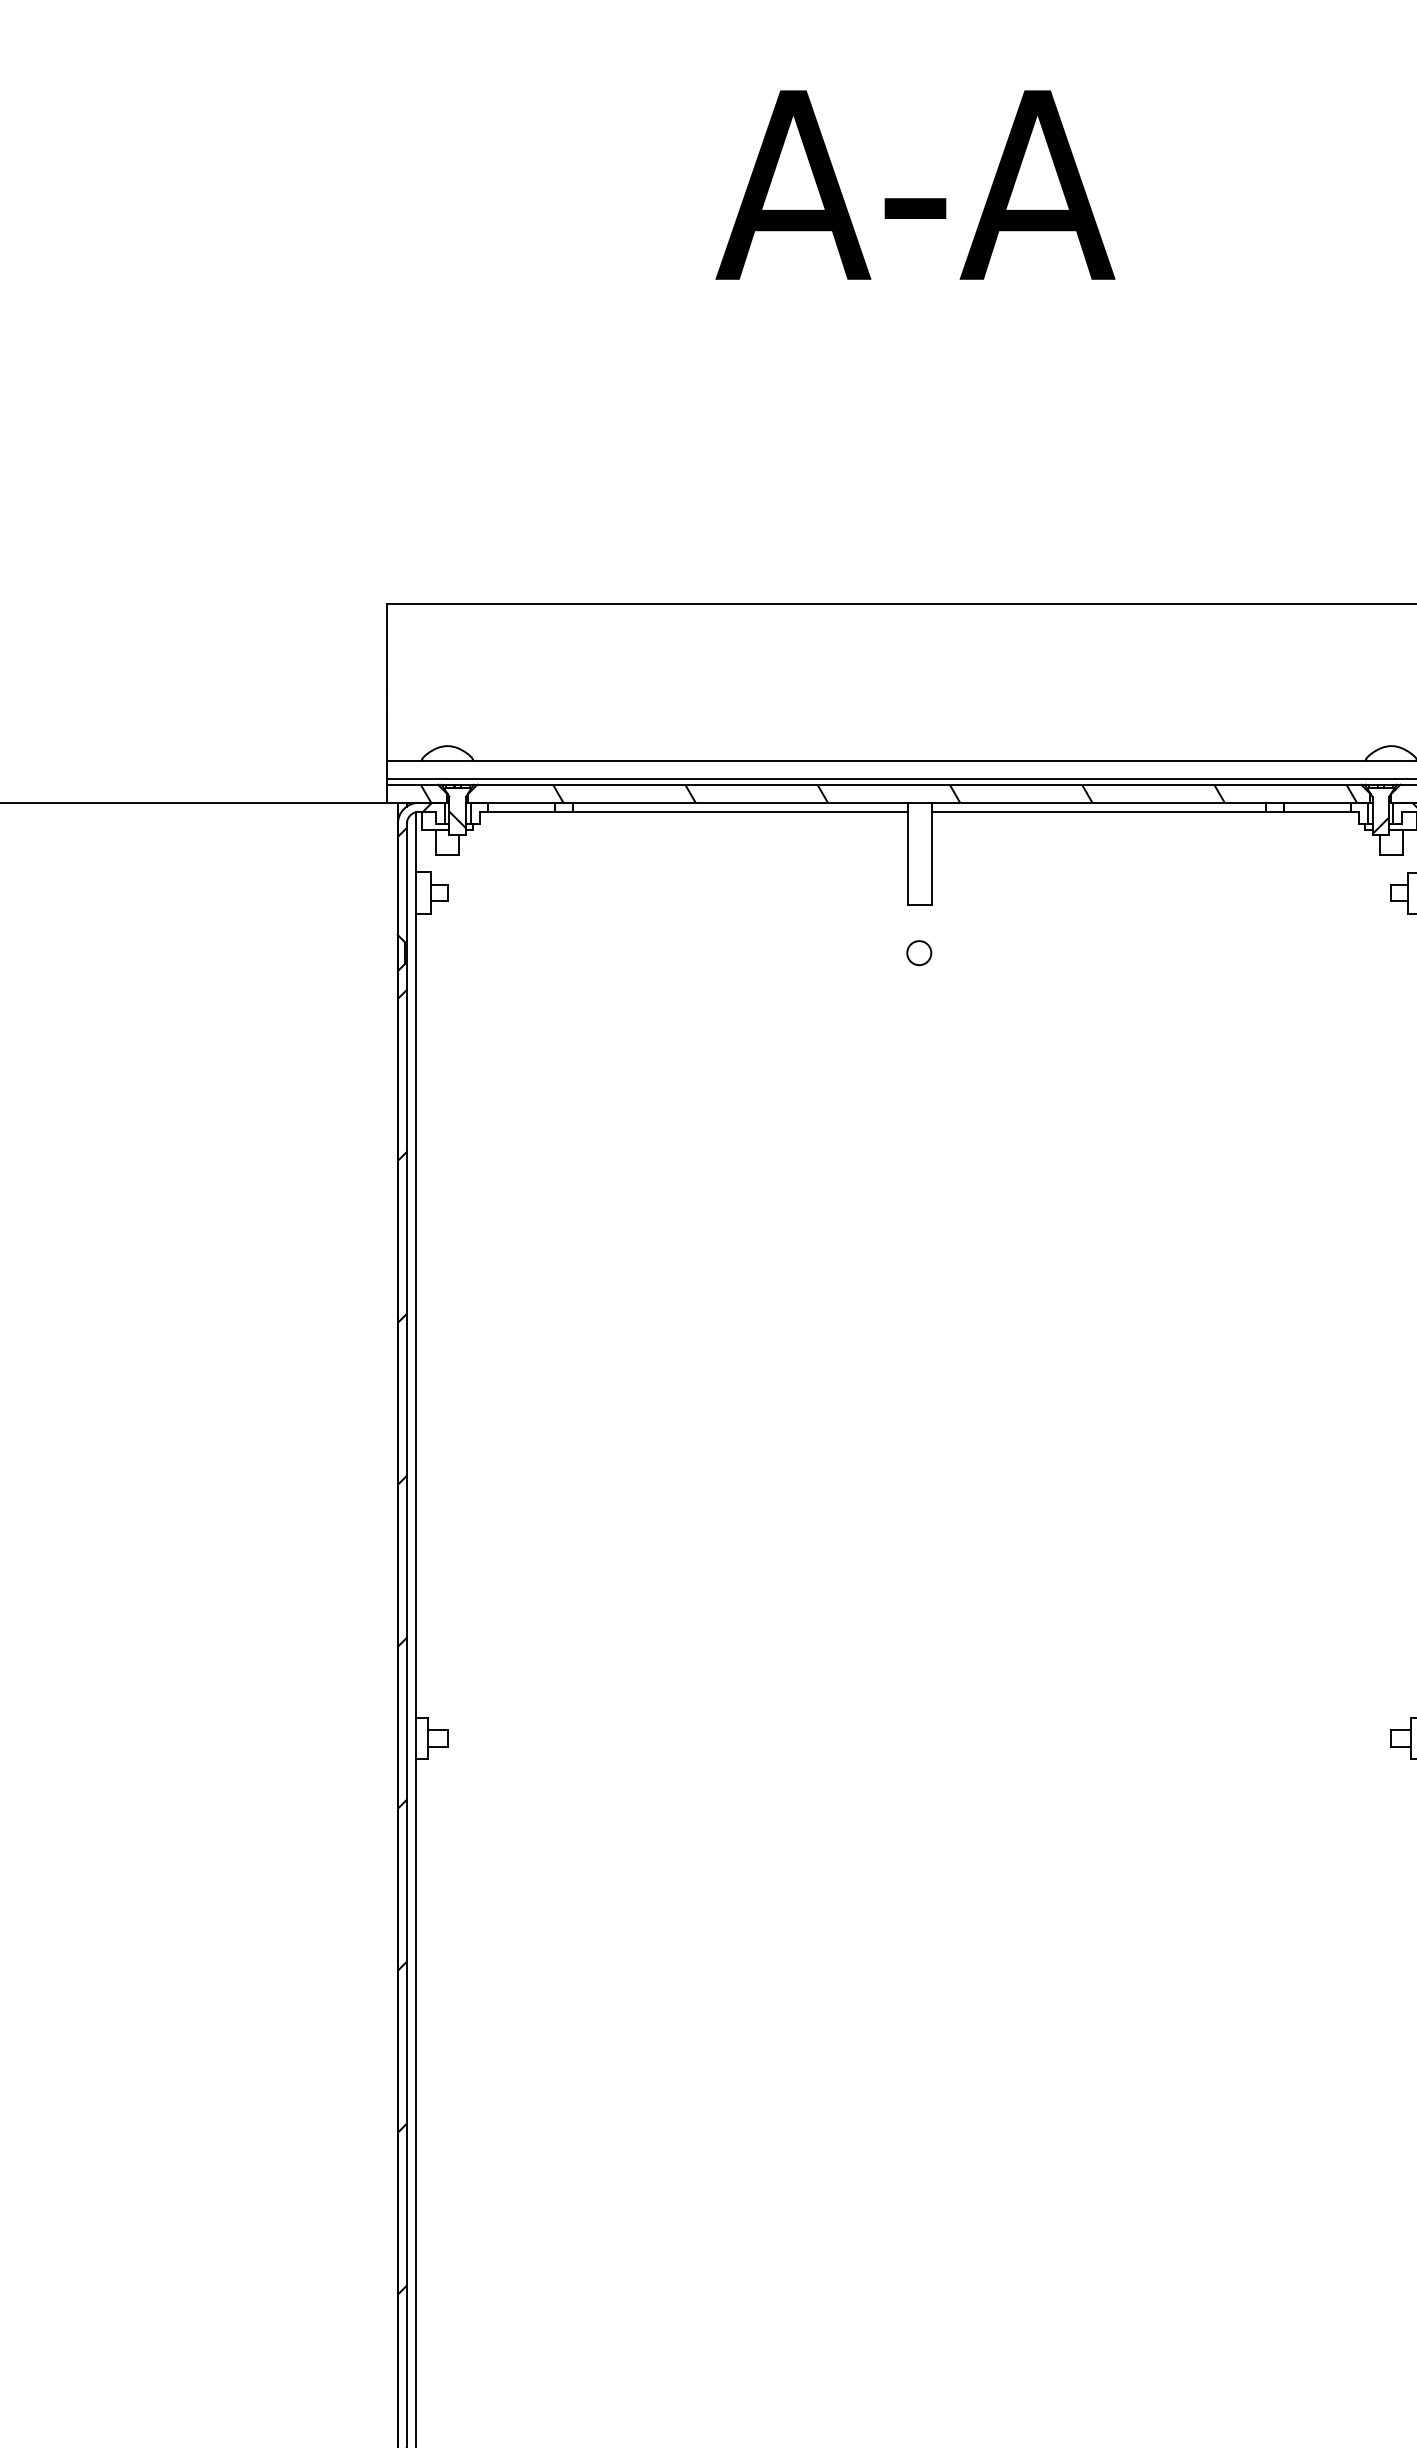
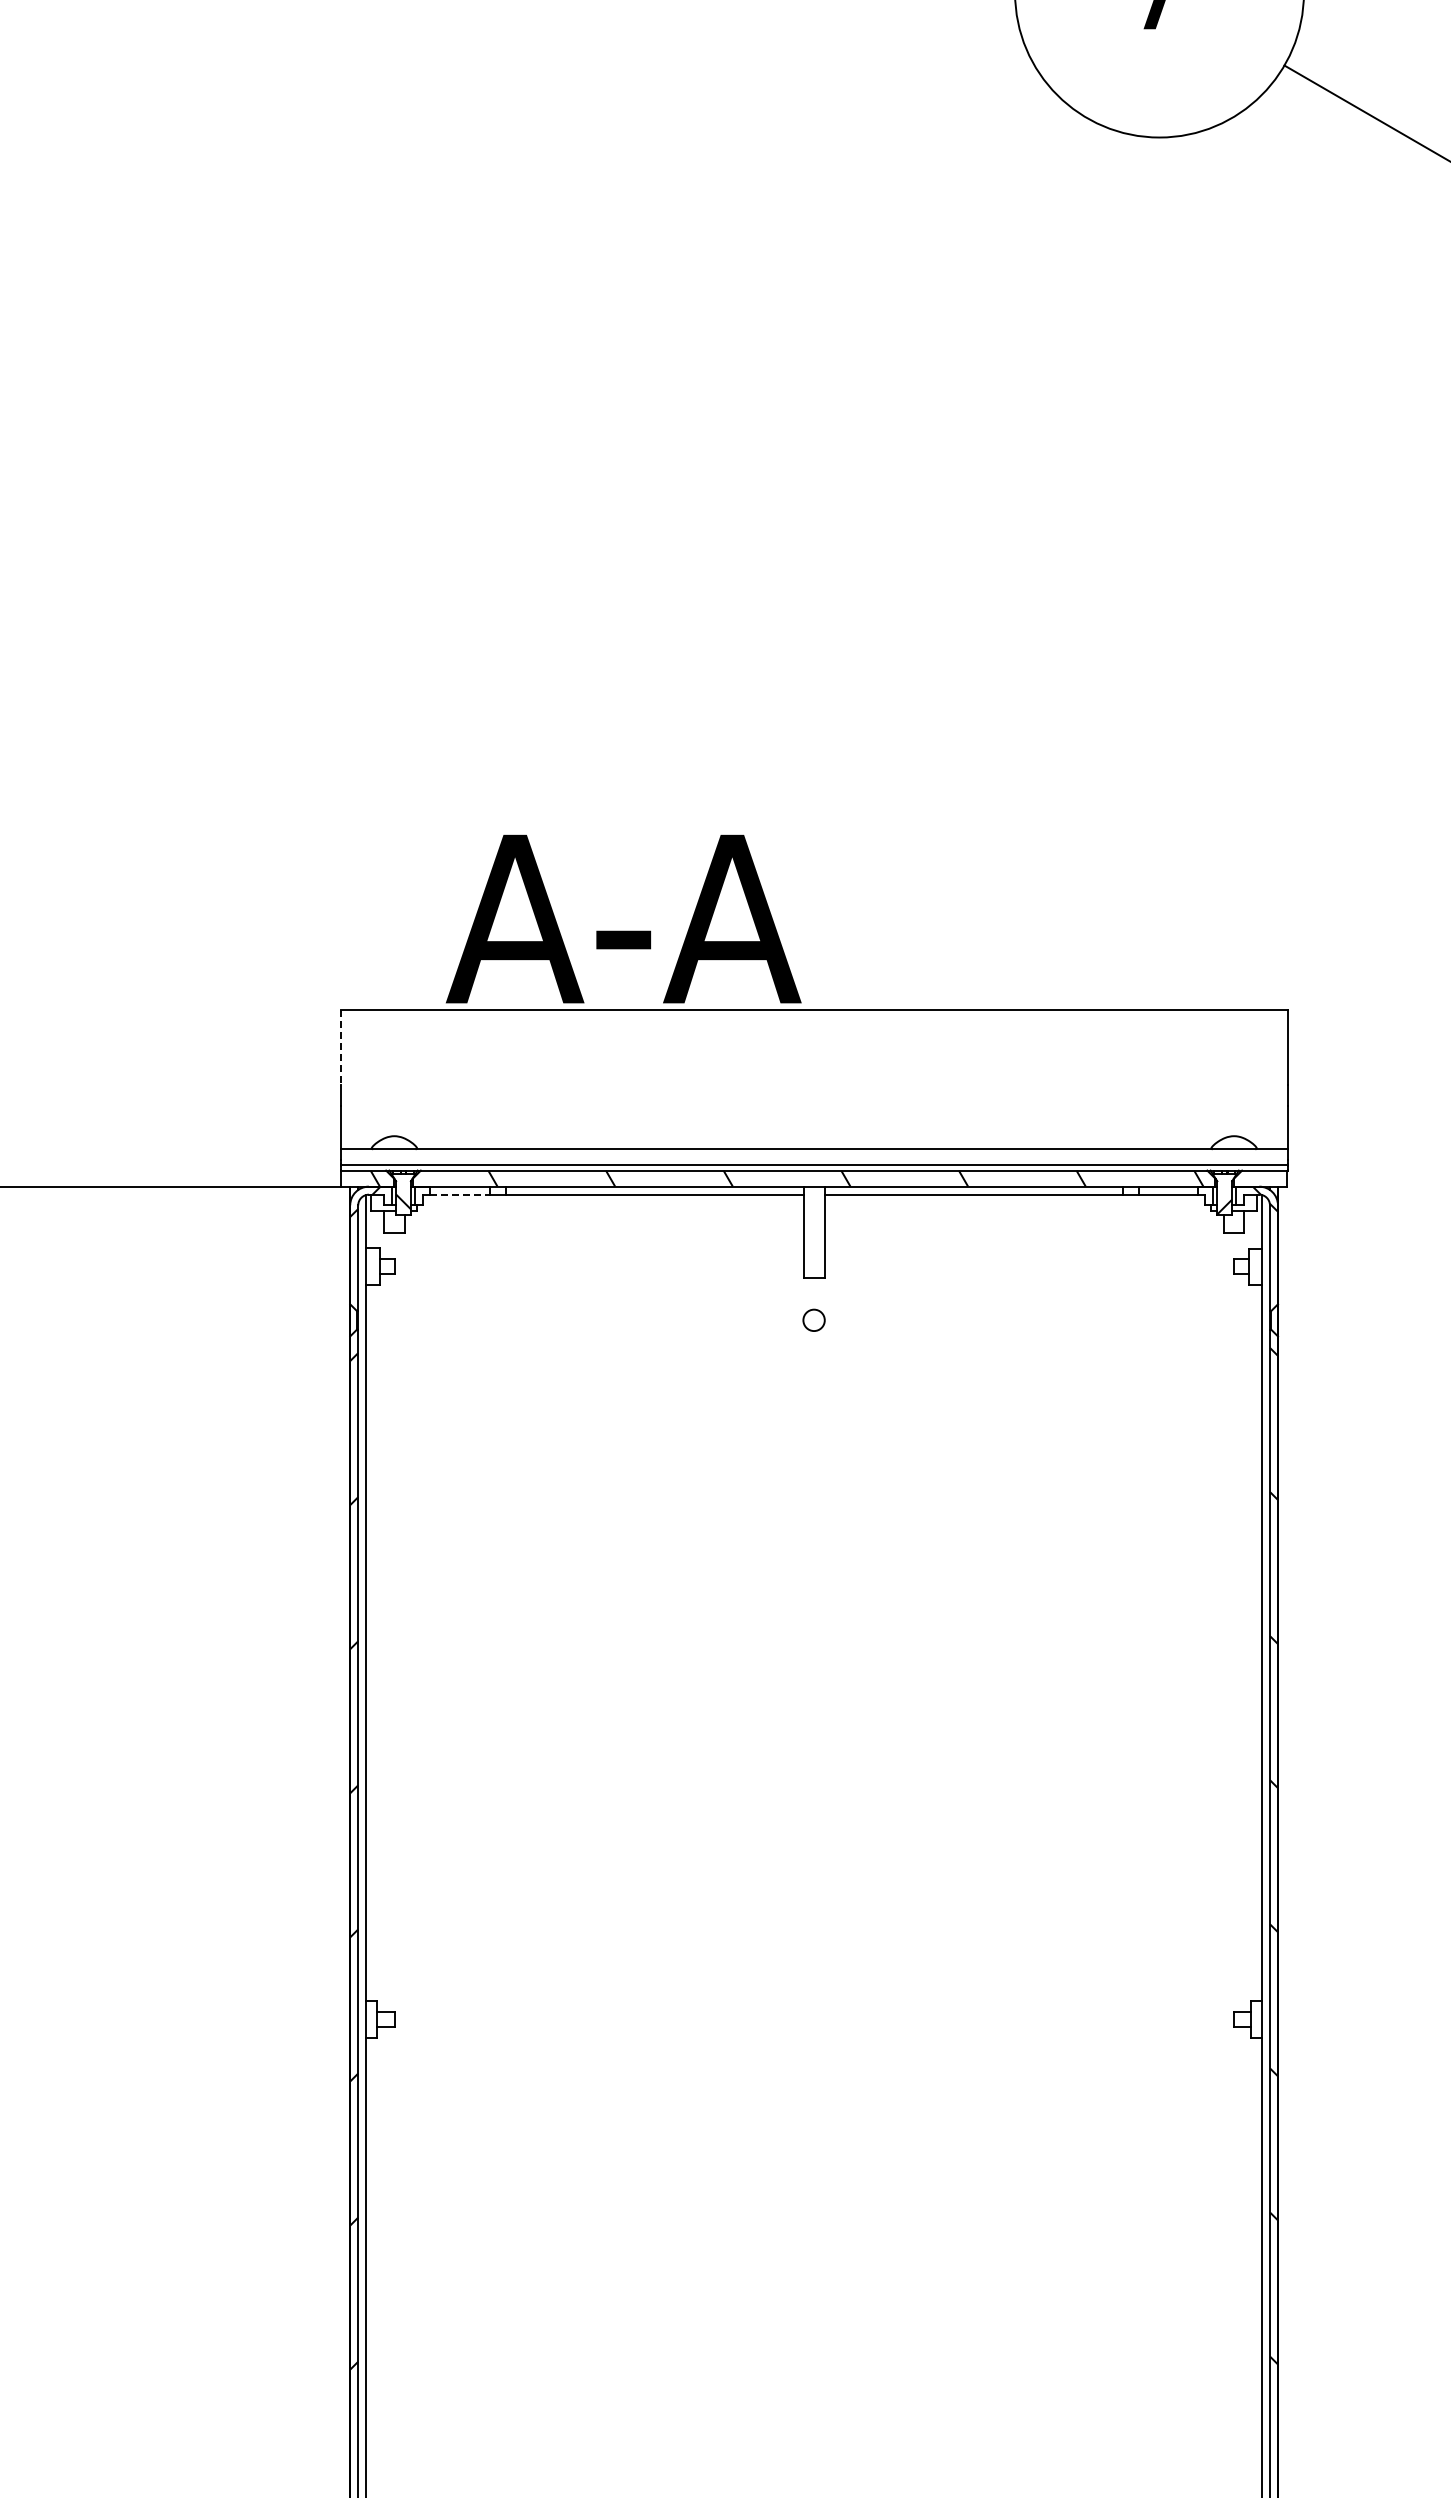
text: (915, 184) -> (623, 918), moved
line: (386, 647) -> (340, 1048), solid -> dashed
line: (521, 811) -> (460, 1194), solid -> dashed

